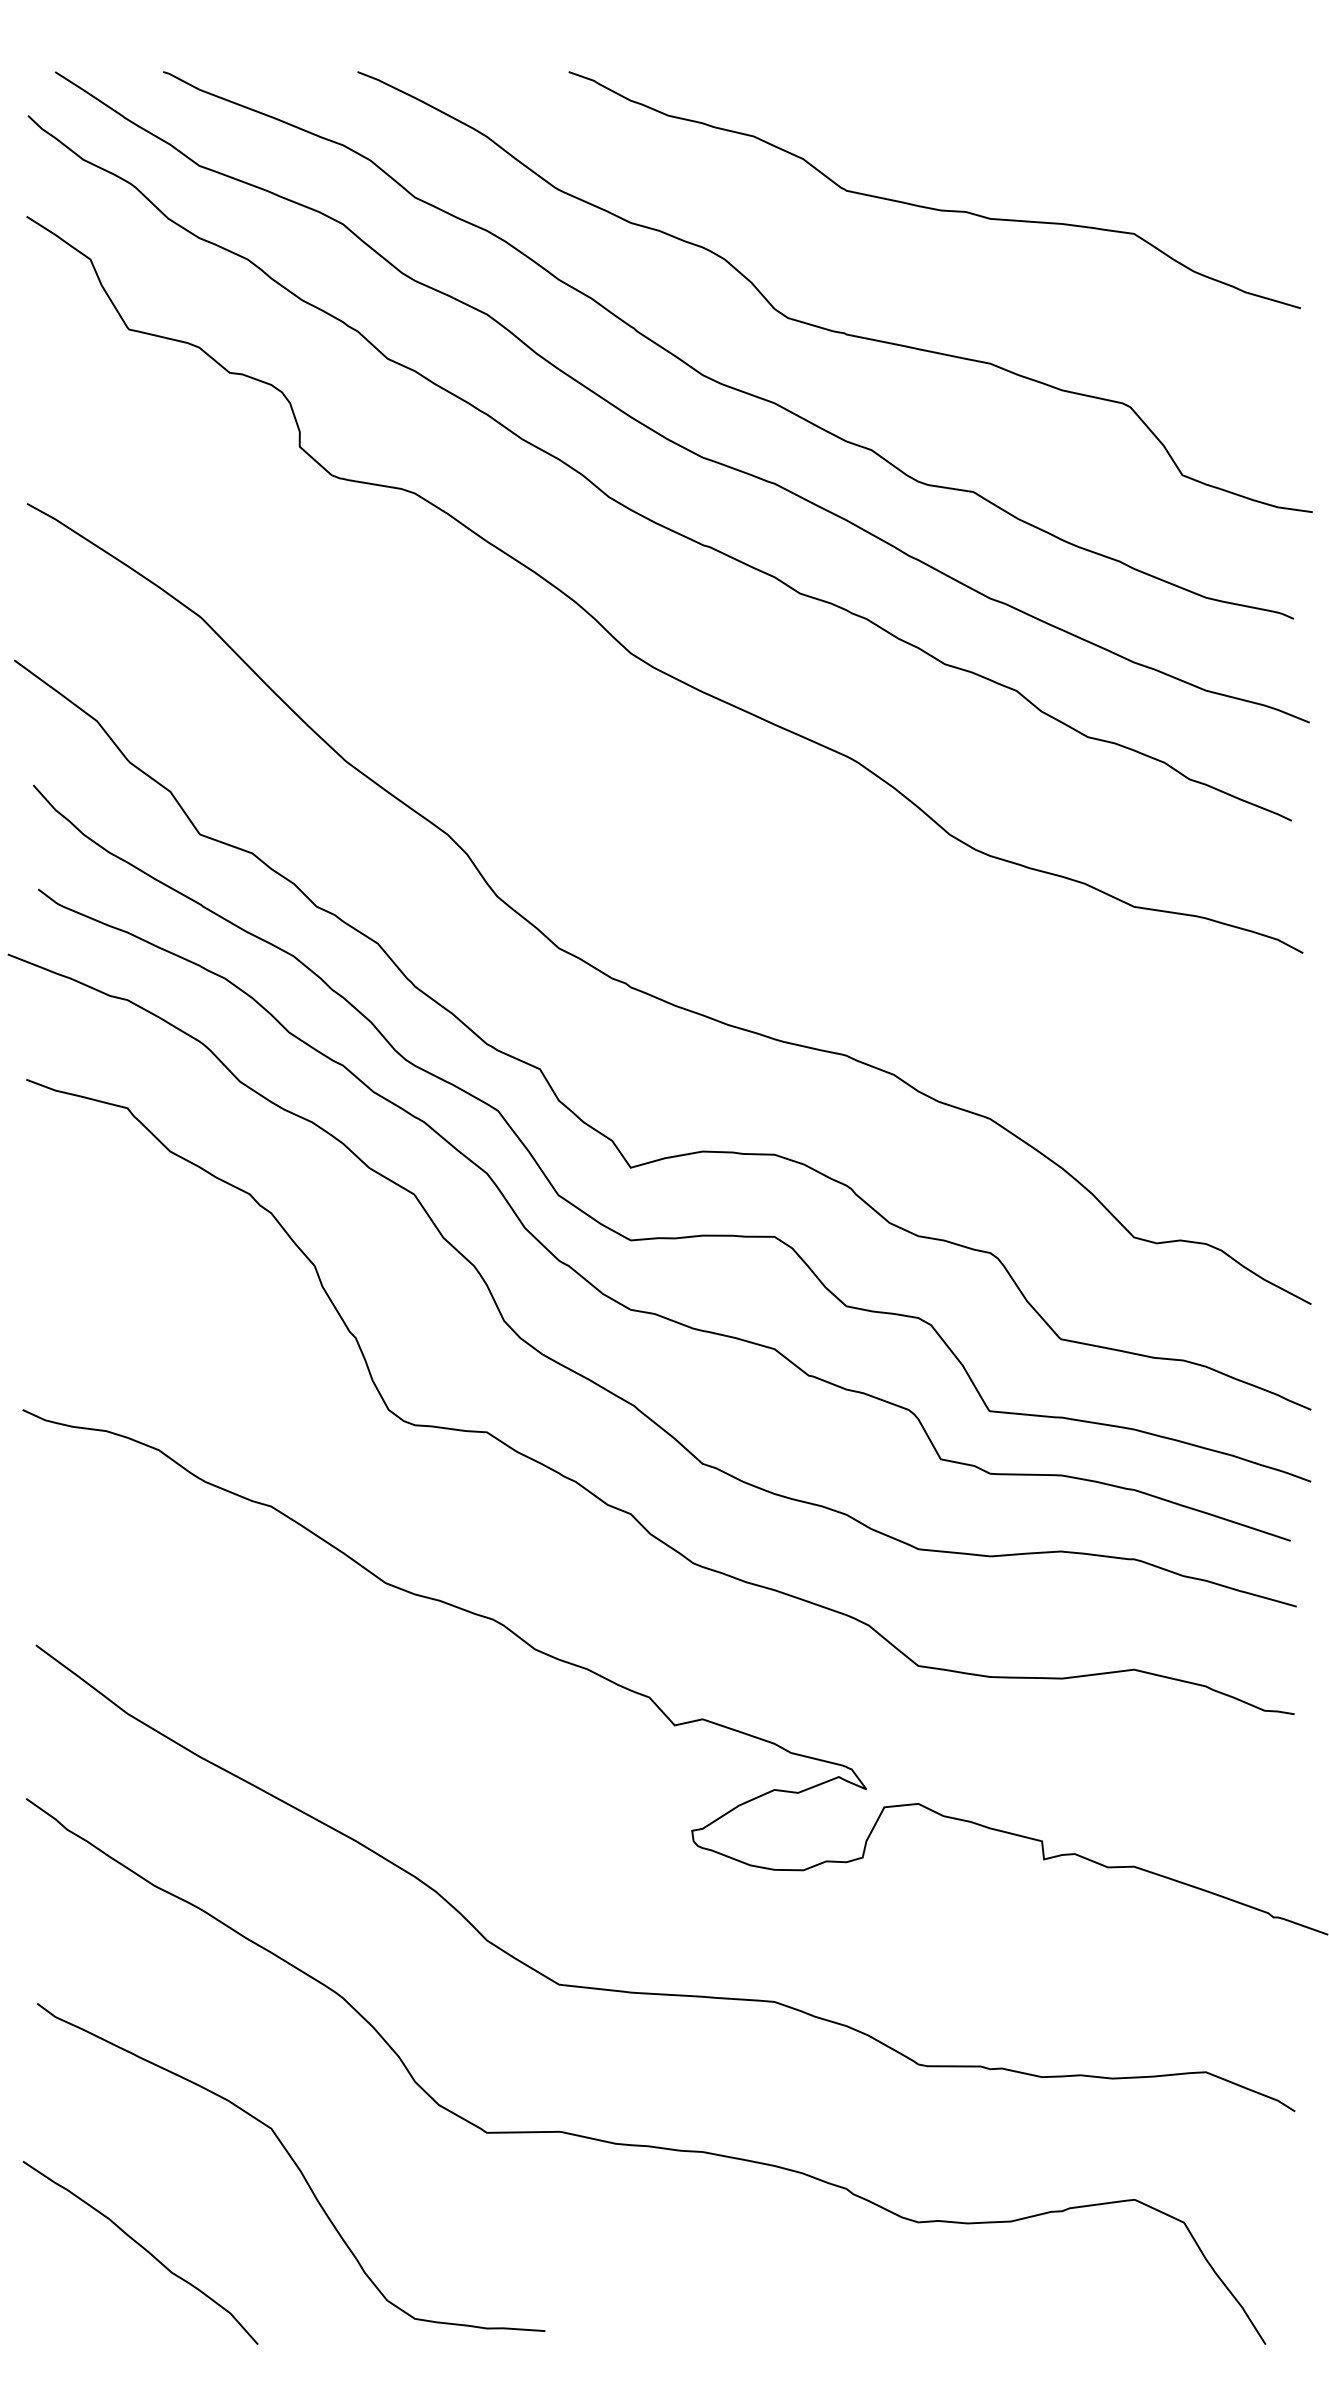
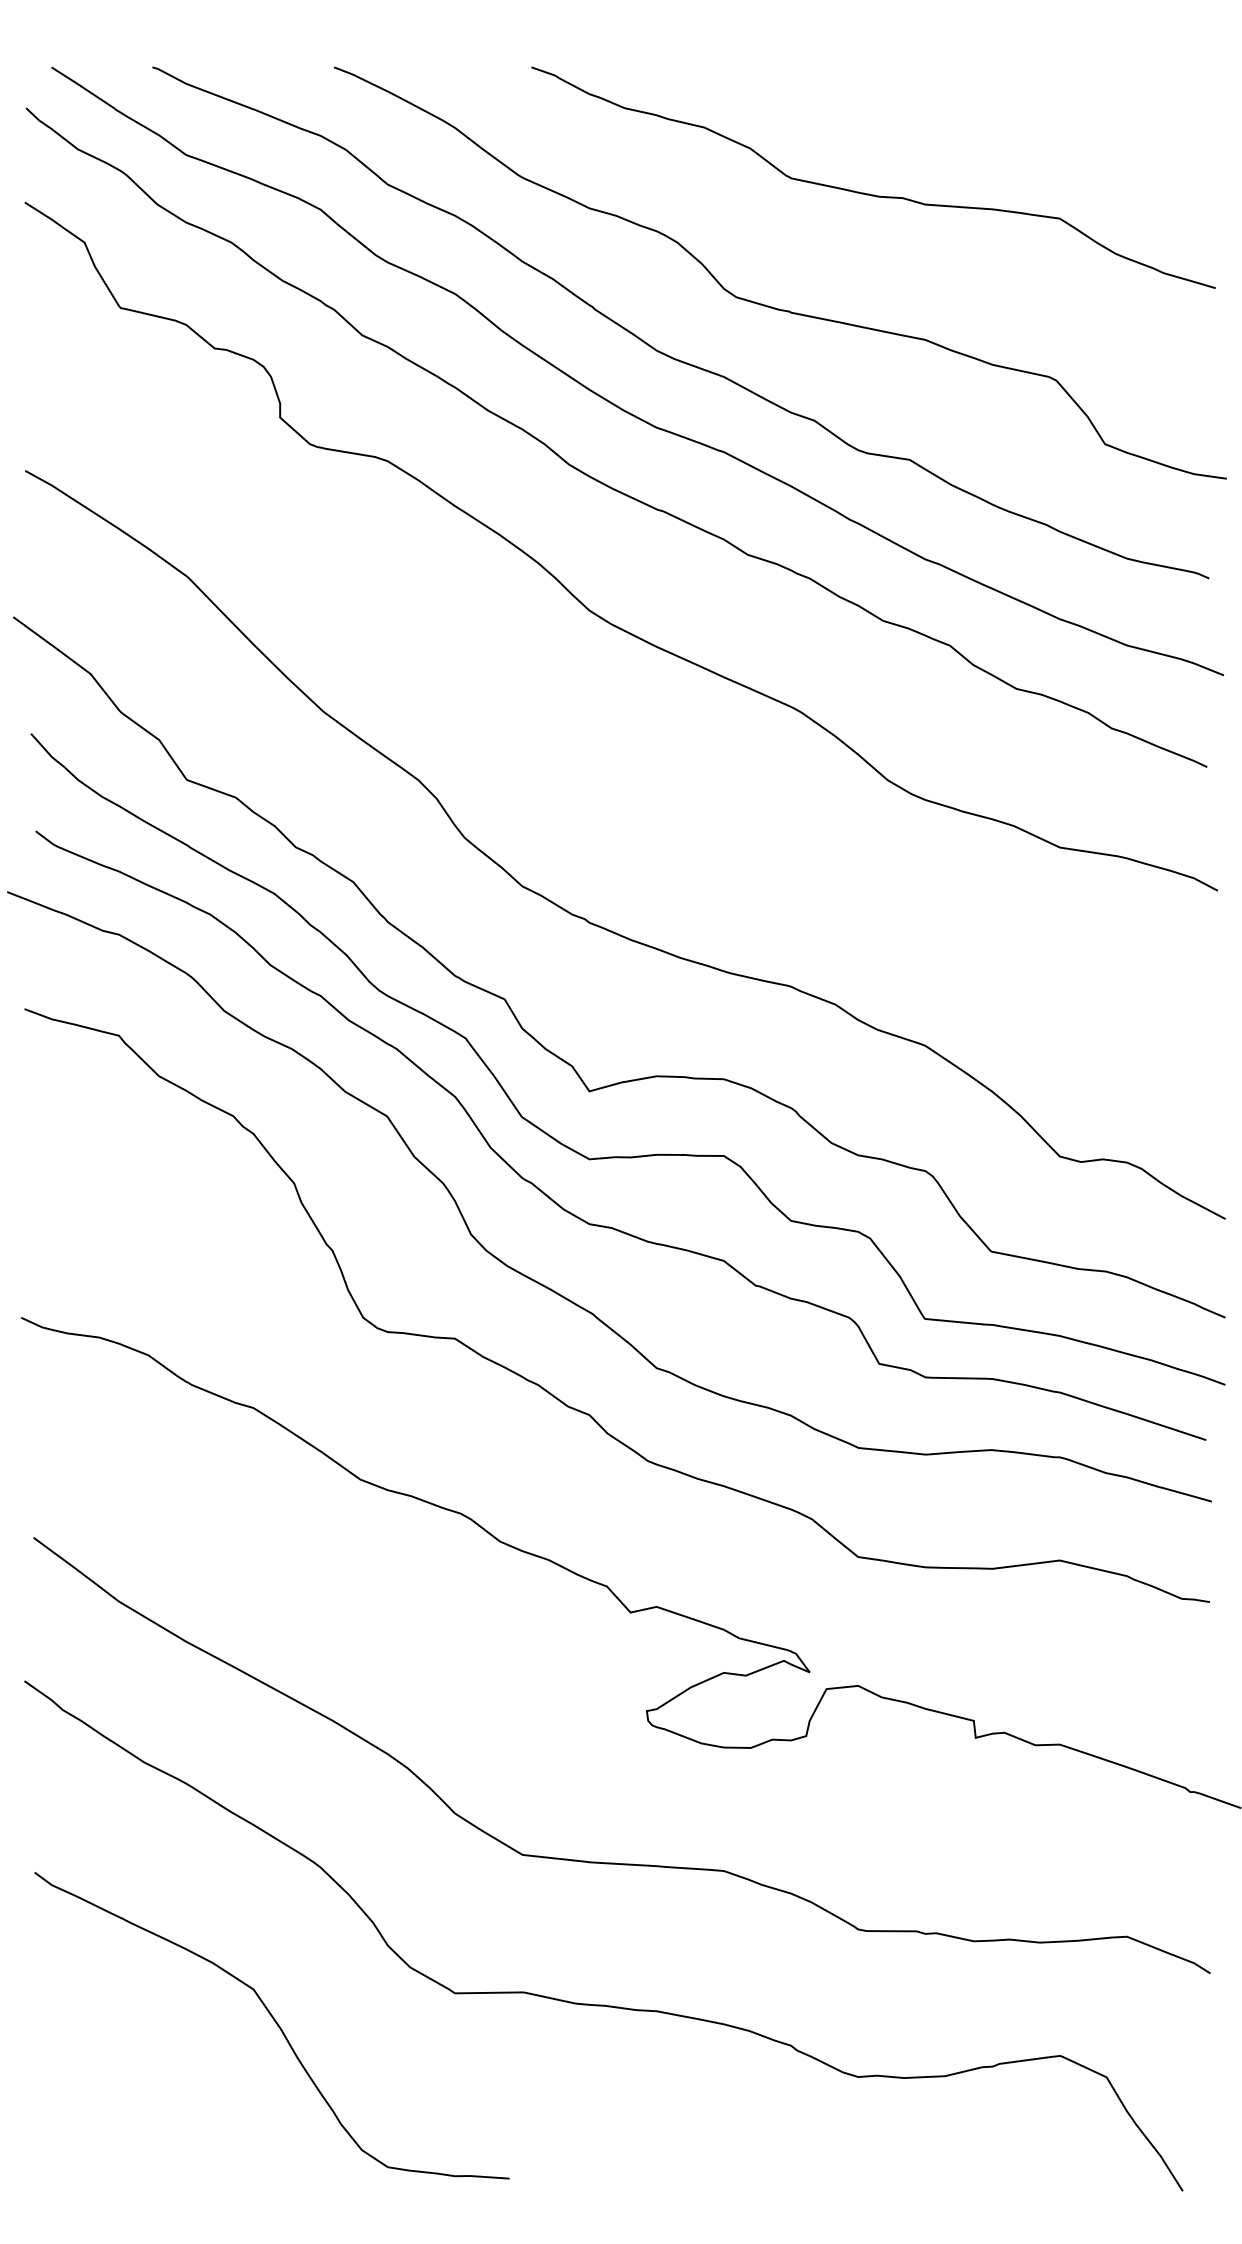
curve: (143, 2249) -> (134, 2102), removed

